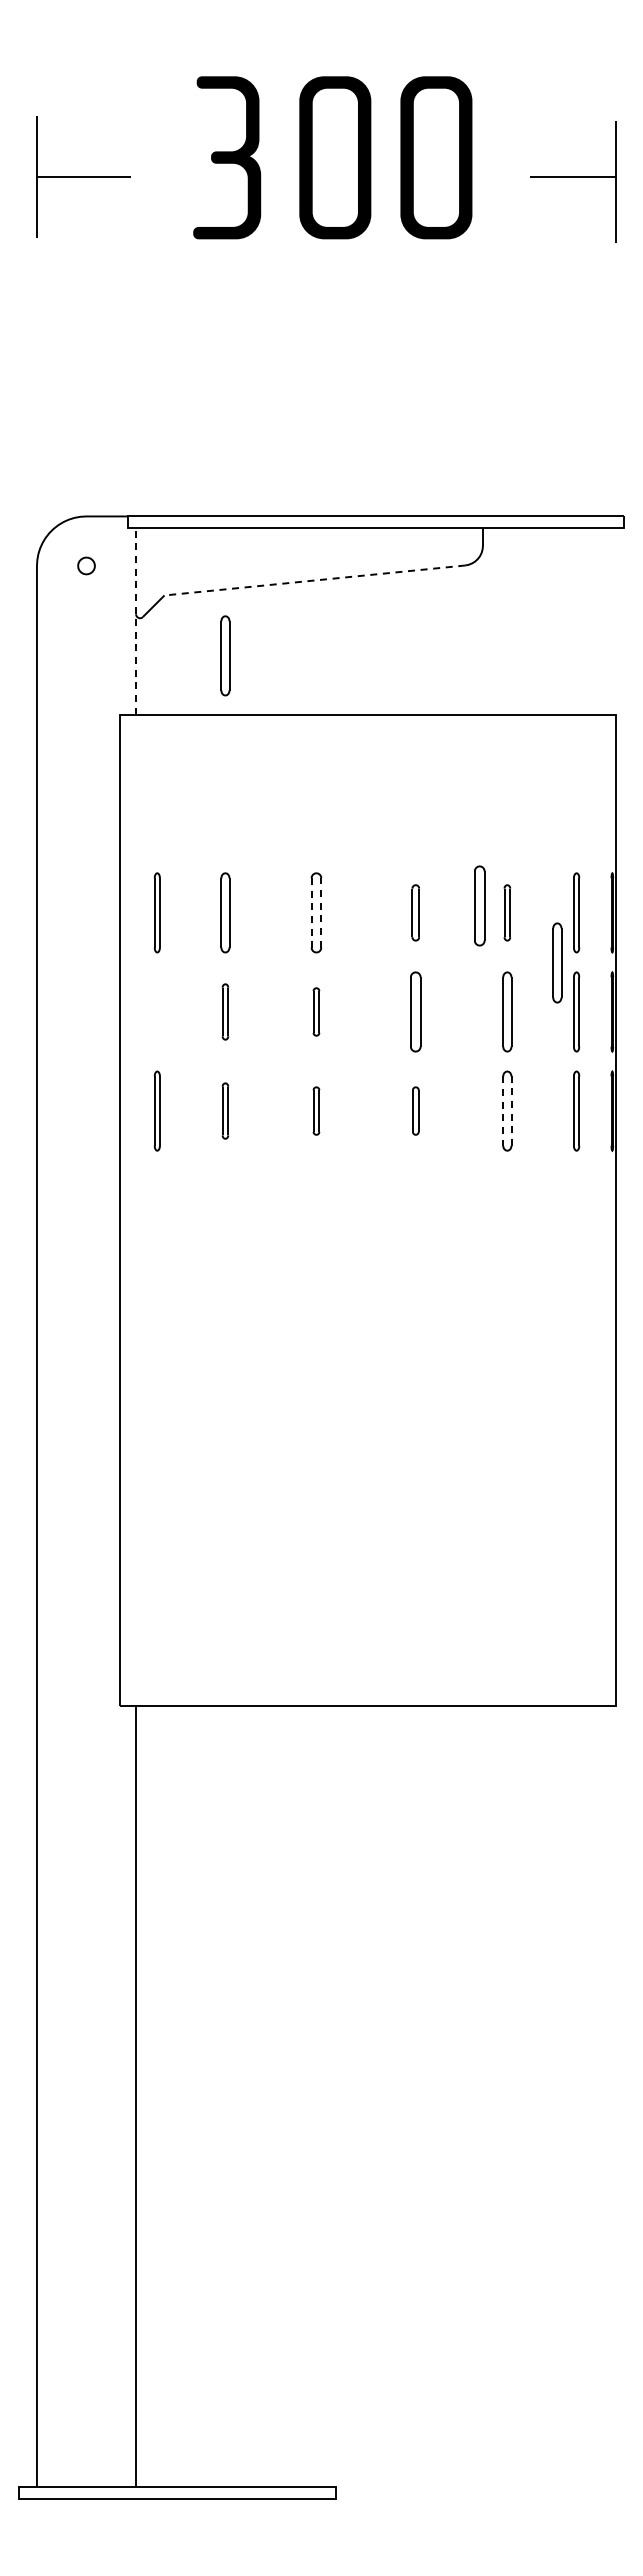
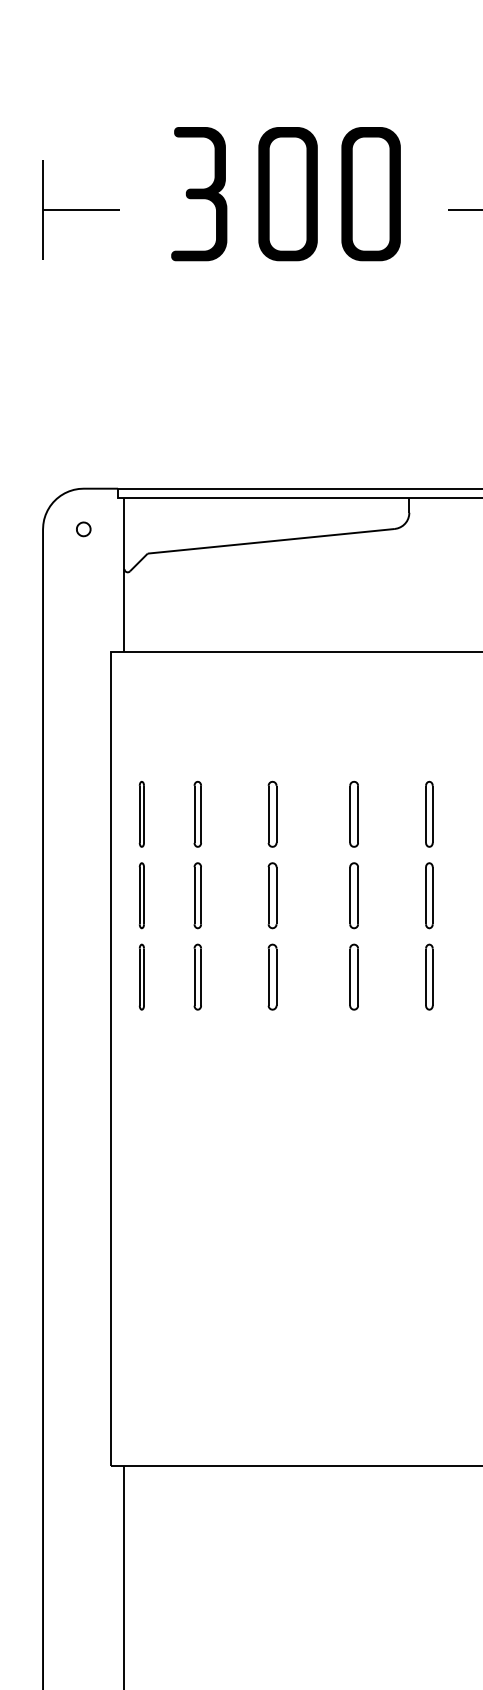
line: (314, 580) -> (270, 541), dashed -> solid
line: (136, 621) -> (124, 574), dashed -> solid
part: (225, 655) -> (197, 602), removed
part: (479, 905) -> (406, 808), removed
line: (311, 912) -> (268, 814), dashed -> solid
line: (321, 912) -> (276, 814), dashed -> solid
part: (415, 912) -> (353, 814), size x1.43
part: (507, 912) -> (429, 814), size x1.43
part: (557, 962) -> (470, 855), removed
part: (156, 1011) -> (141, 895), added
part: (225, 1011) -> (197, 895), size x1.43
part: (316, 1011) -> (272, 895), size x1.67
part: (225, 1110) -> (197, 976), size x1.43
part: (316, 1110) -> (272, 976), size x1.67
part: (415, 1110) -> (353, 976), size x1.67
line: (503, 1111) -> (426, 977), dashed -> solid
line: (511, 1111) -> (432, 977), dashed -> solid

